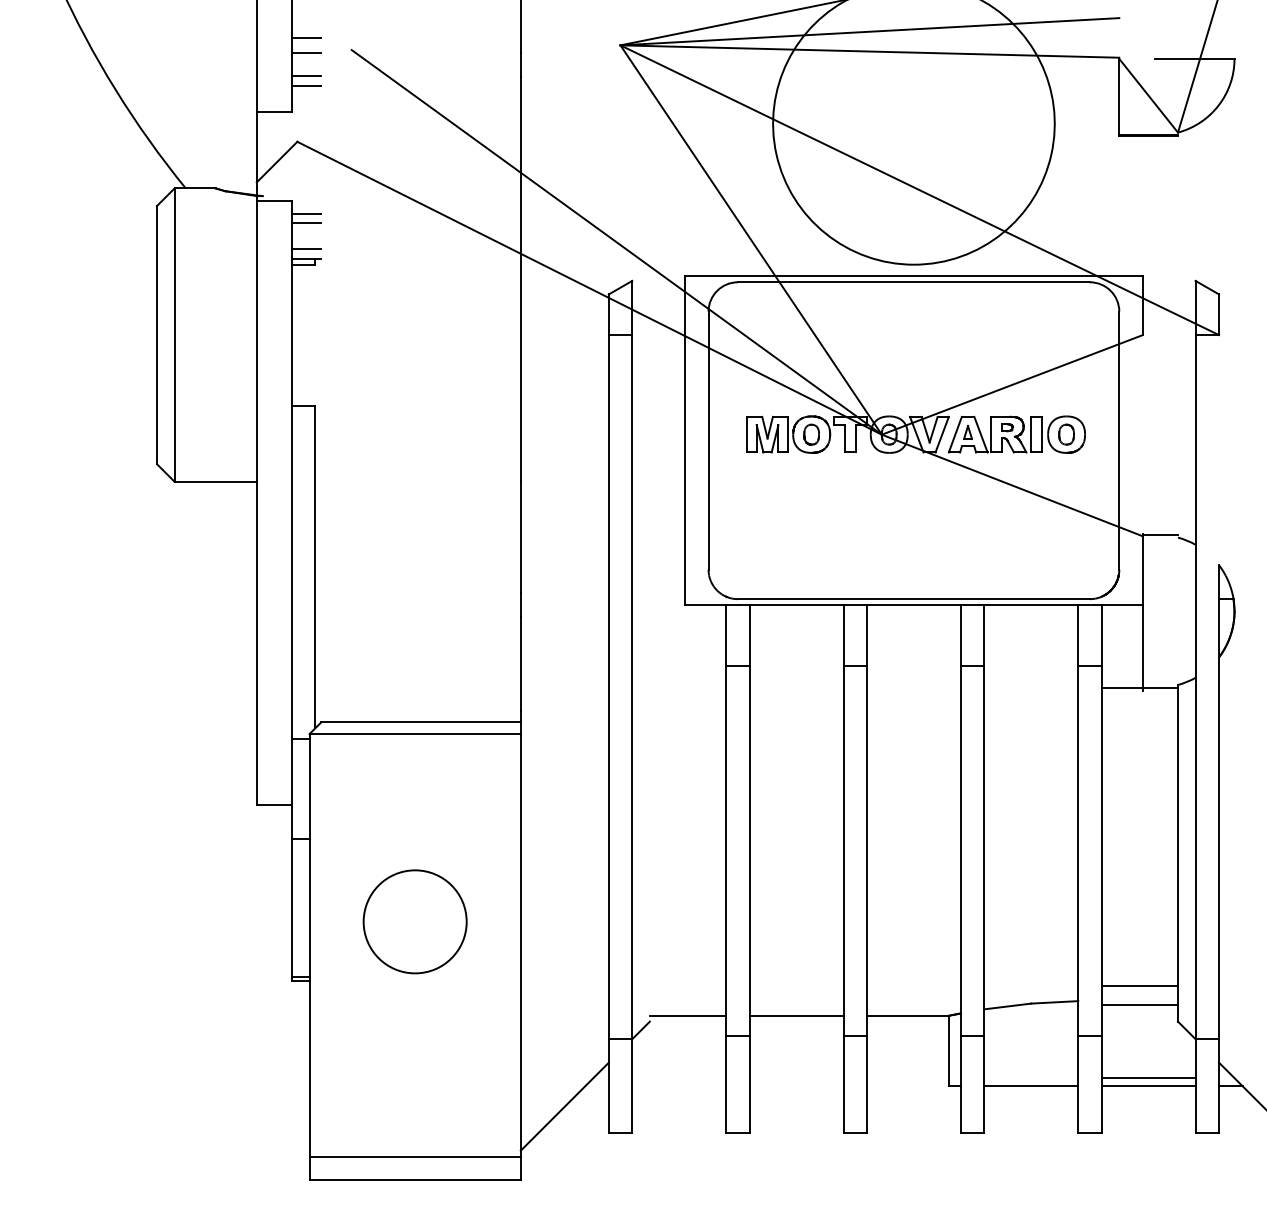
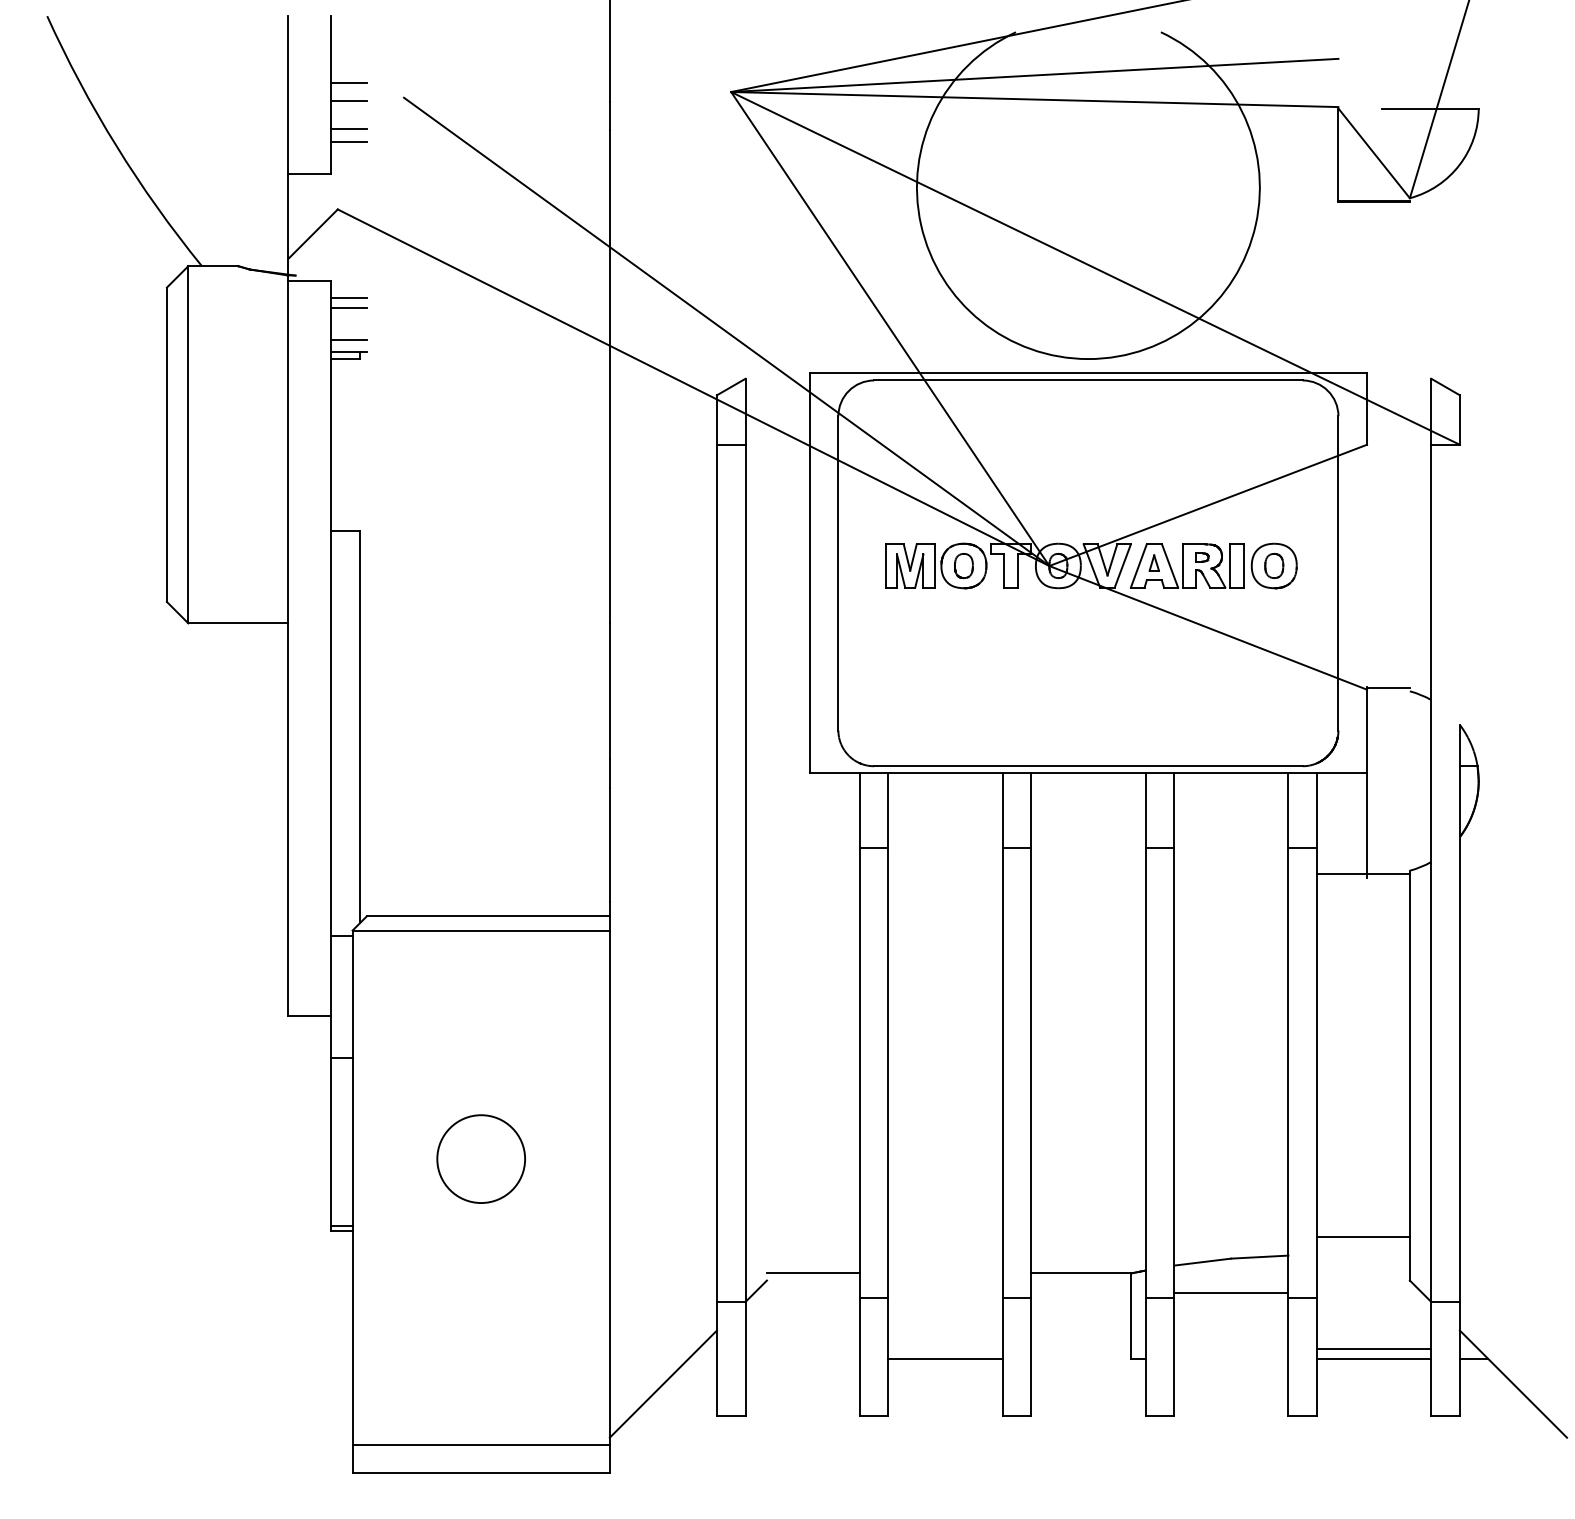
circle: (414, 921) -> (480, 1158), size x0.7
line: (1139, 1004) -> (1363, 1259), removed
line: (796, 1015) -> (945, 1359), moved
line: (1031, 1086) -> (1231, 1293), moved

